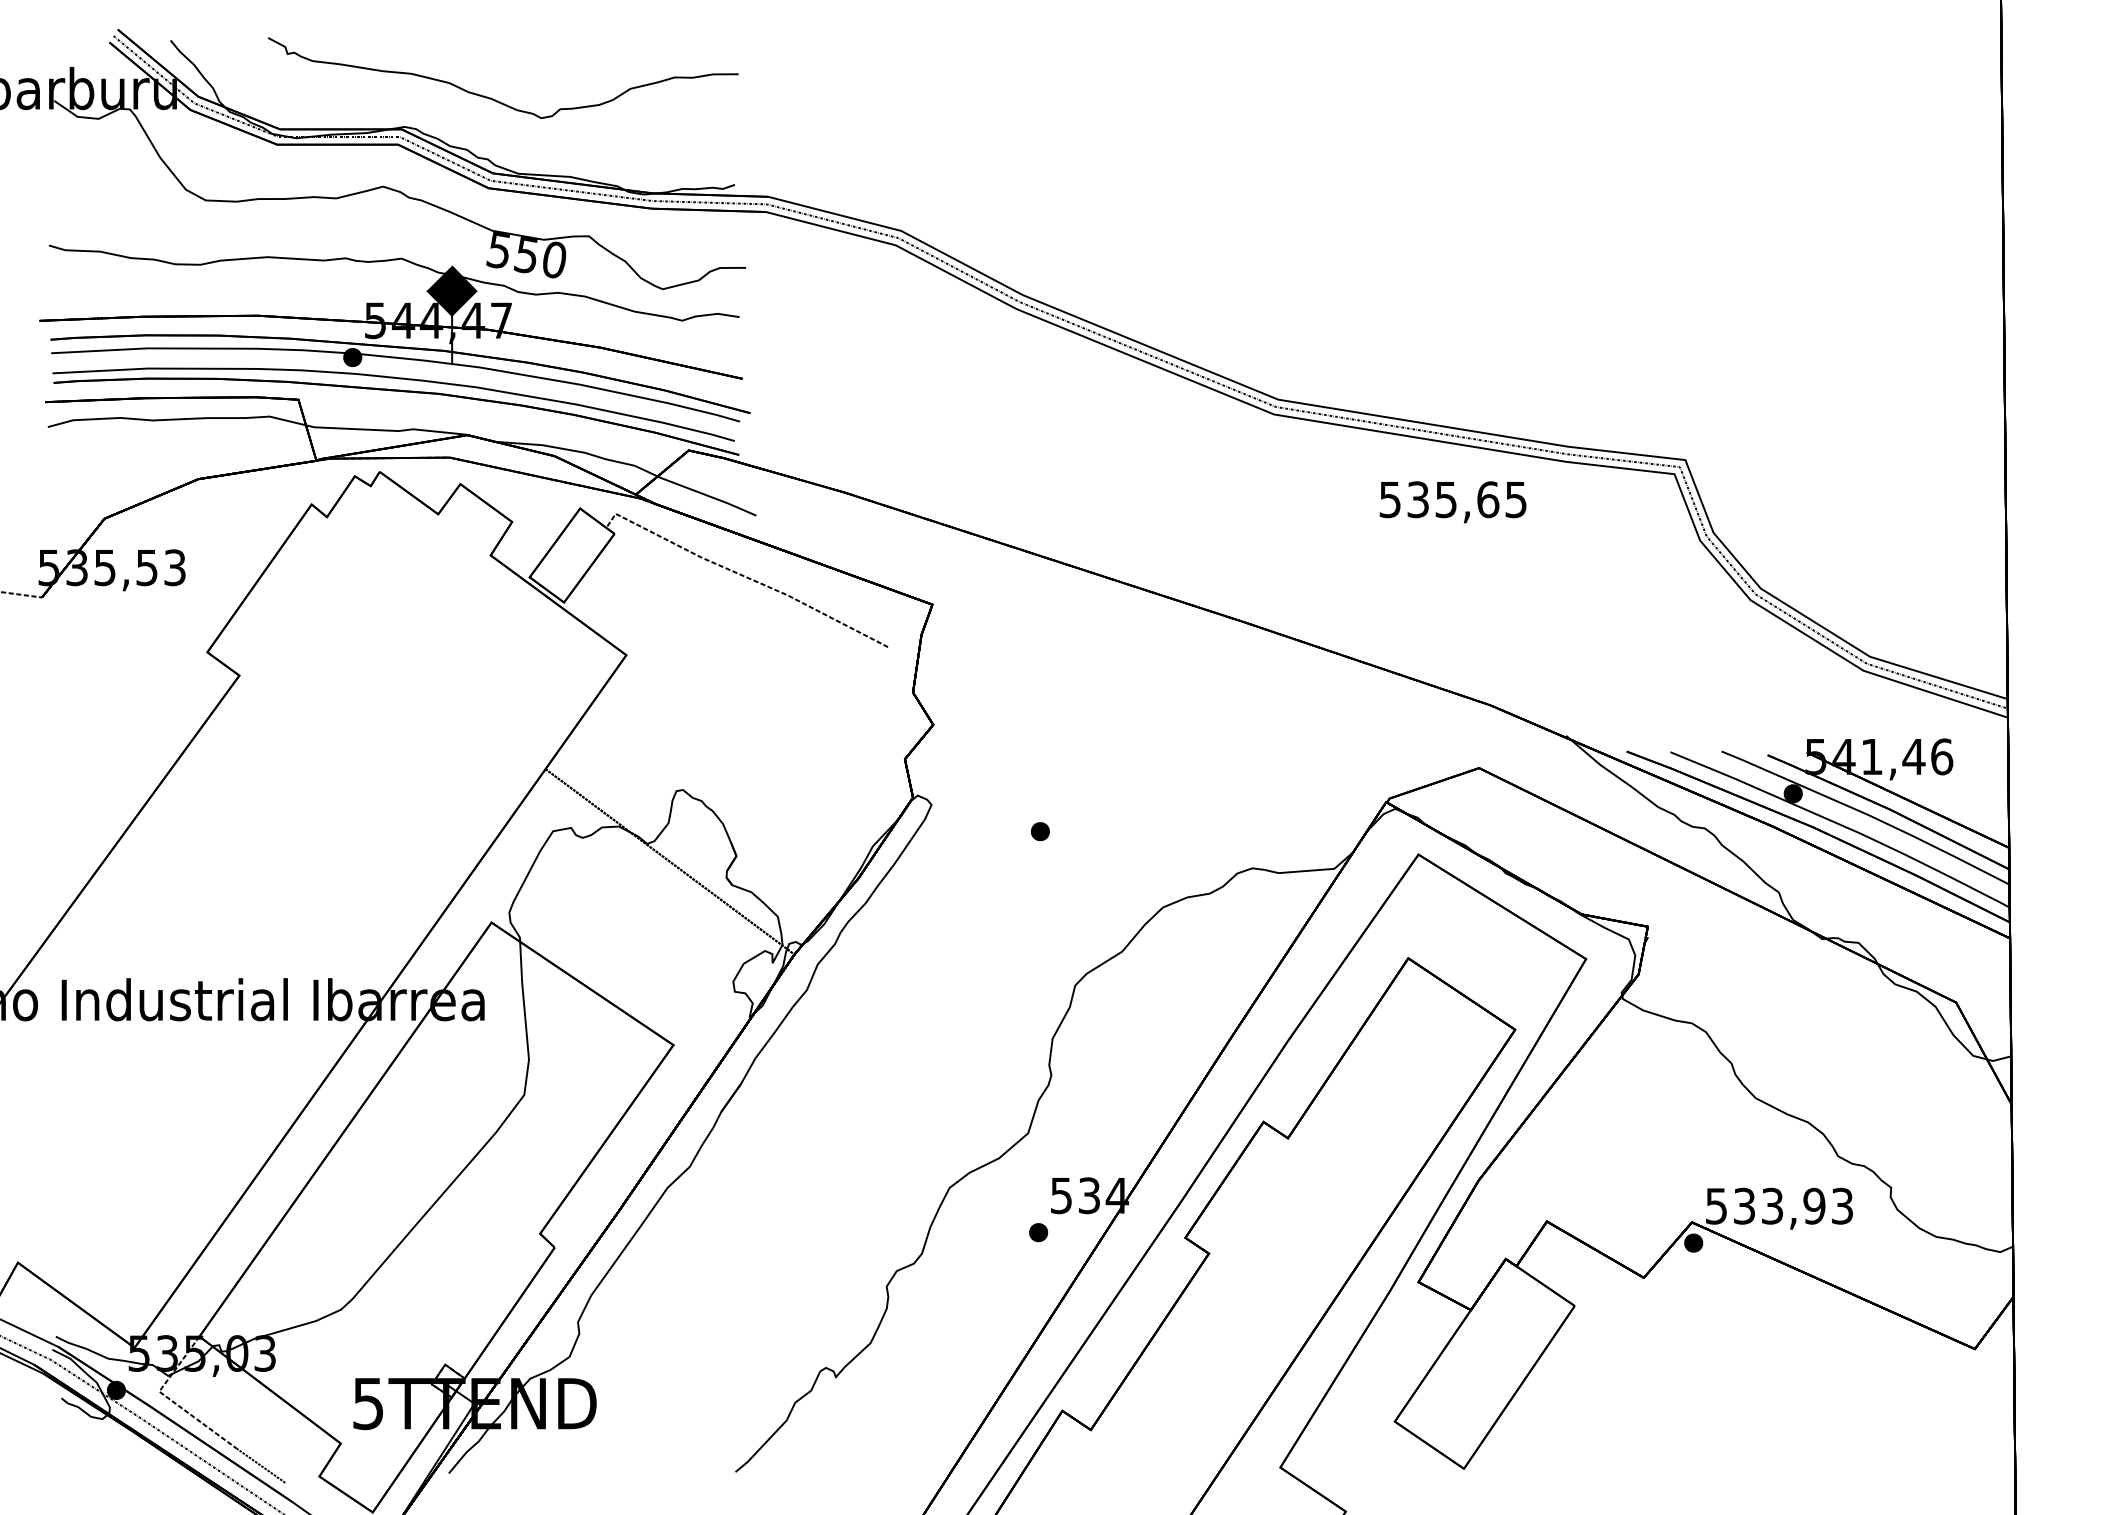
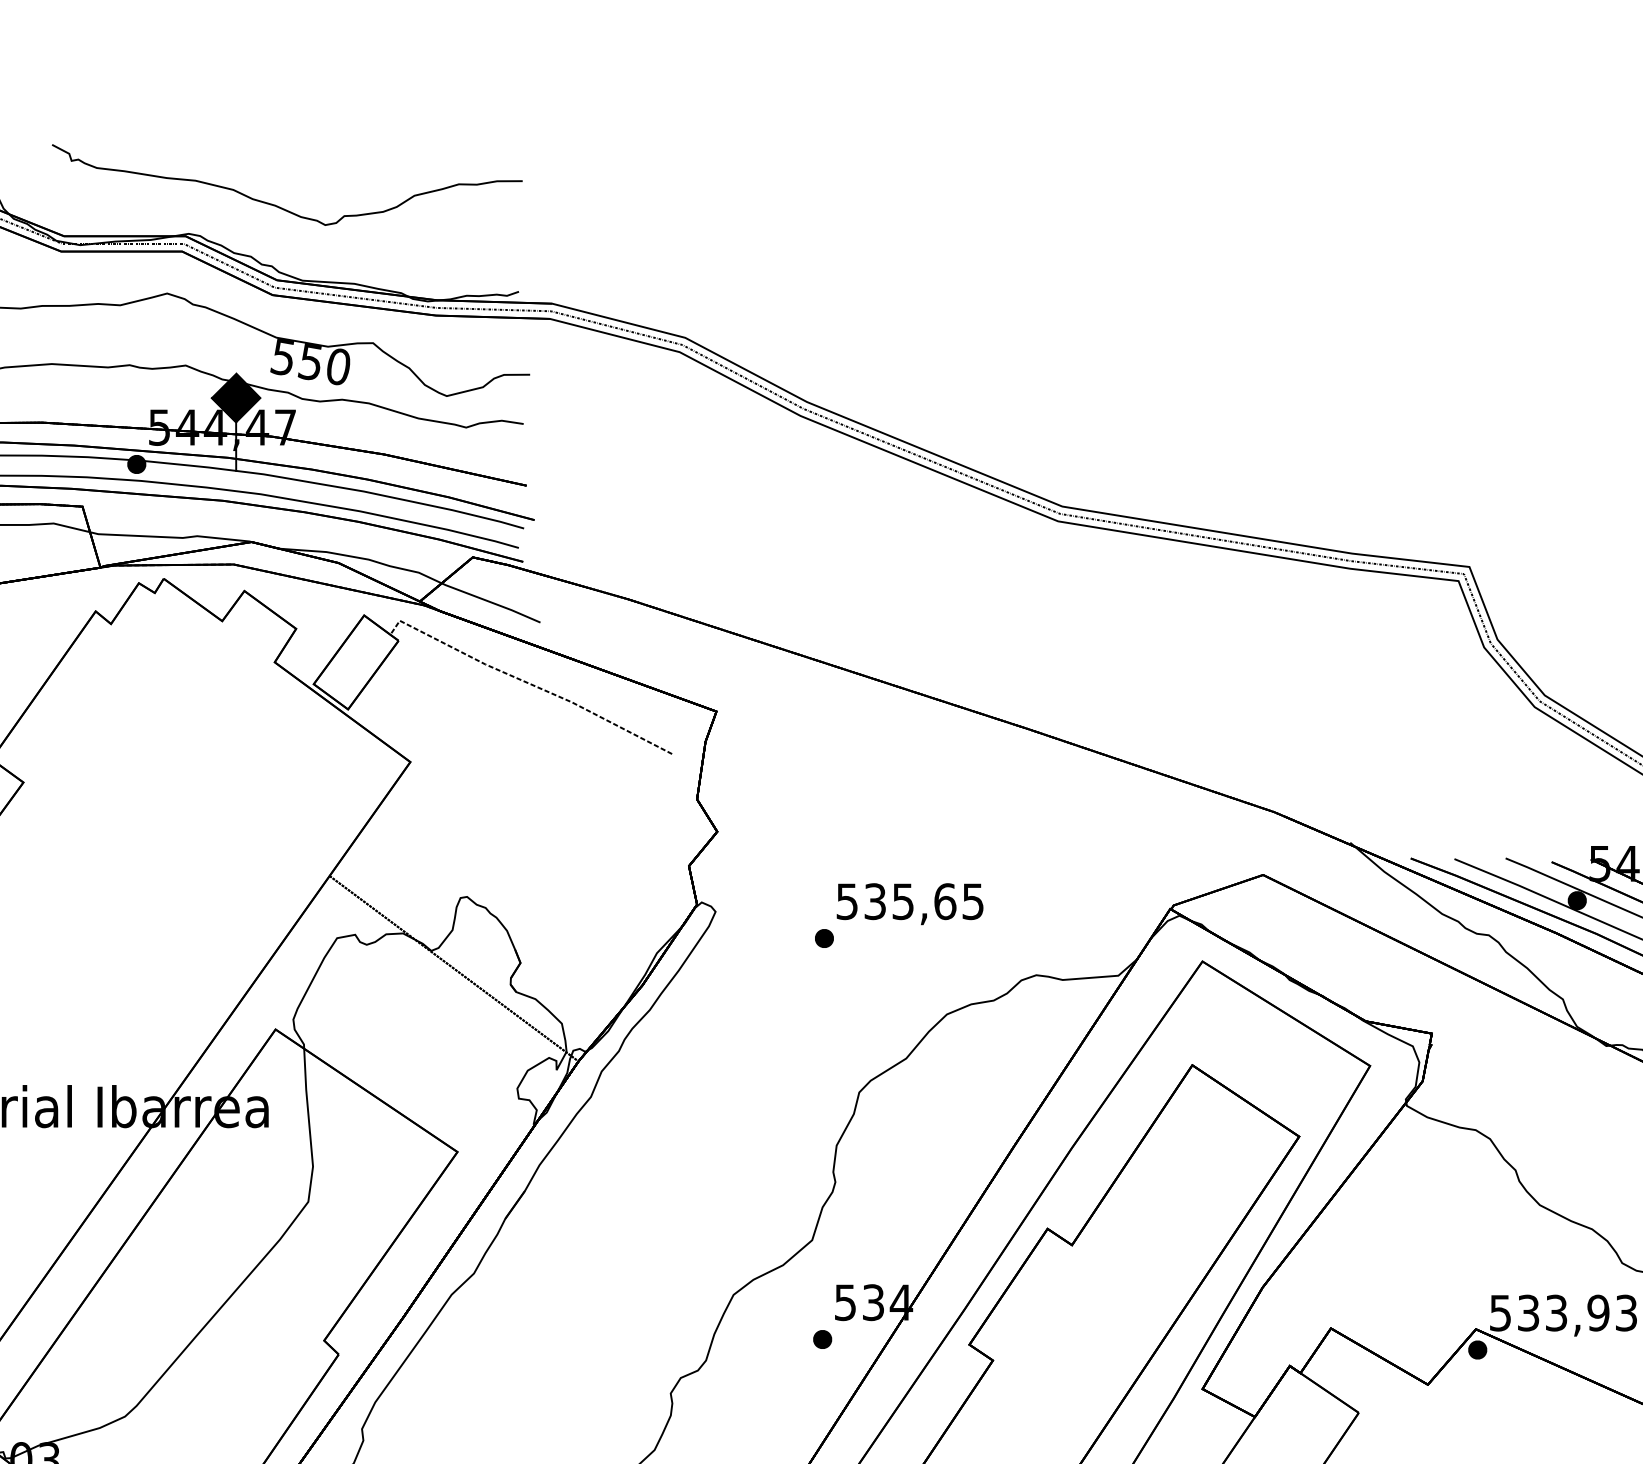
text: (1452, 502) -> (909, 904), moved

